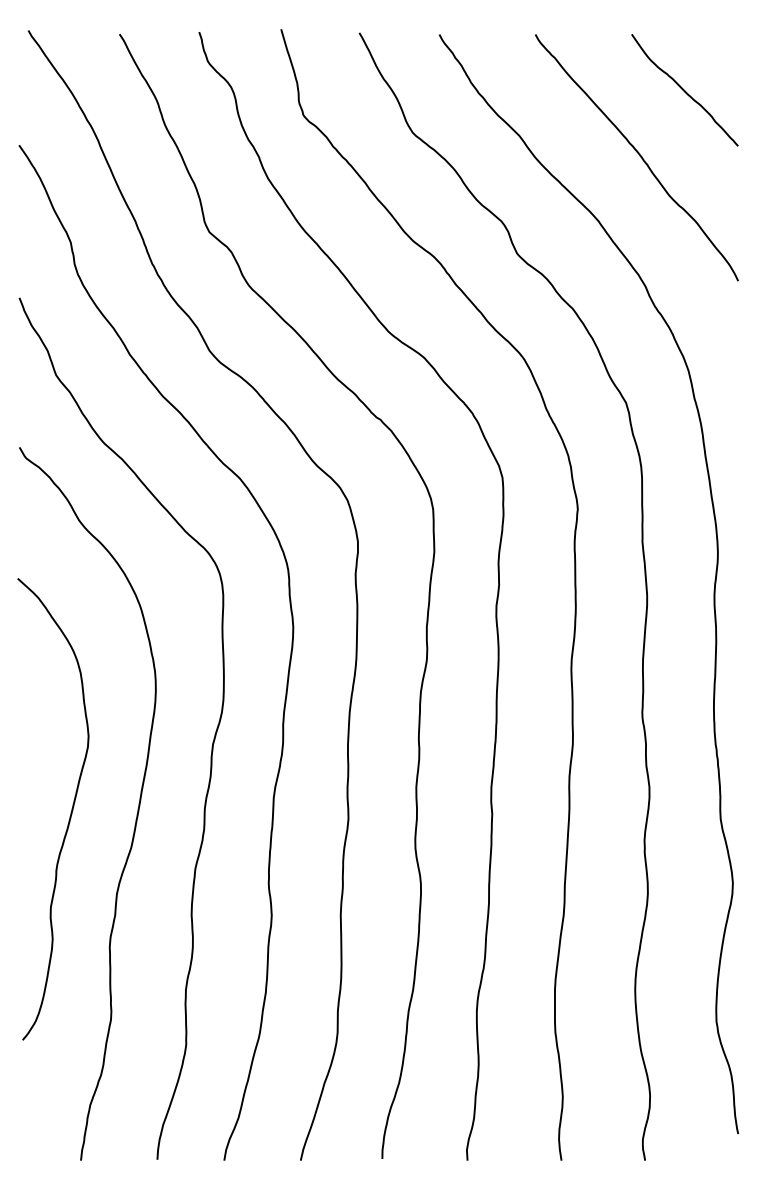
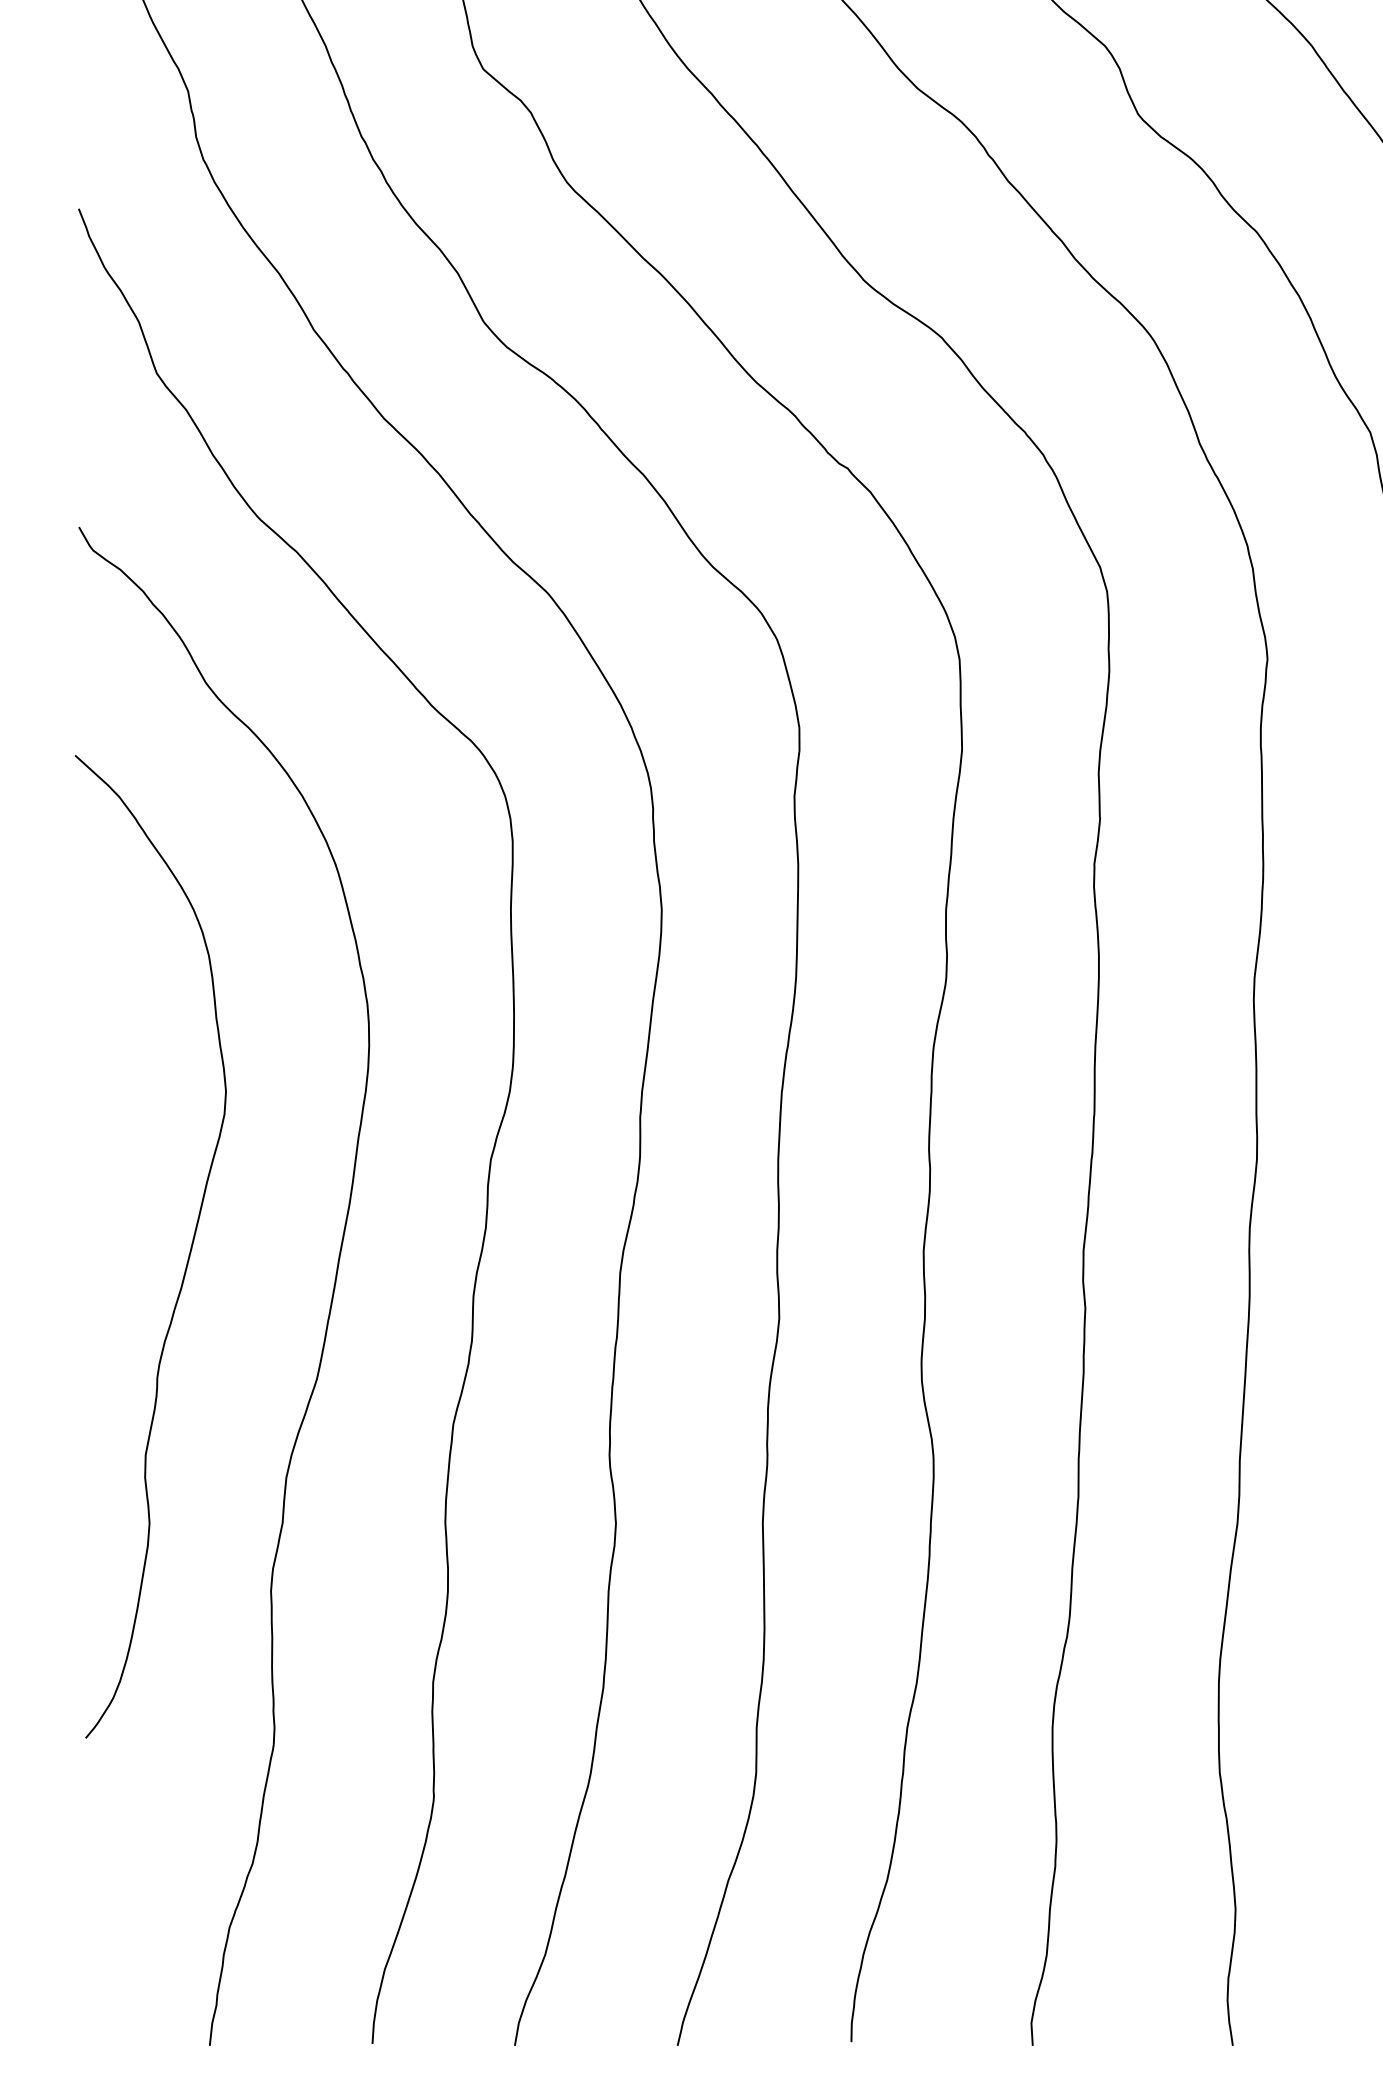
curve: (70, 812) -> (187, 1253), moved

